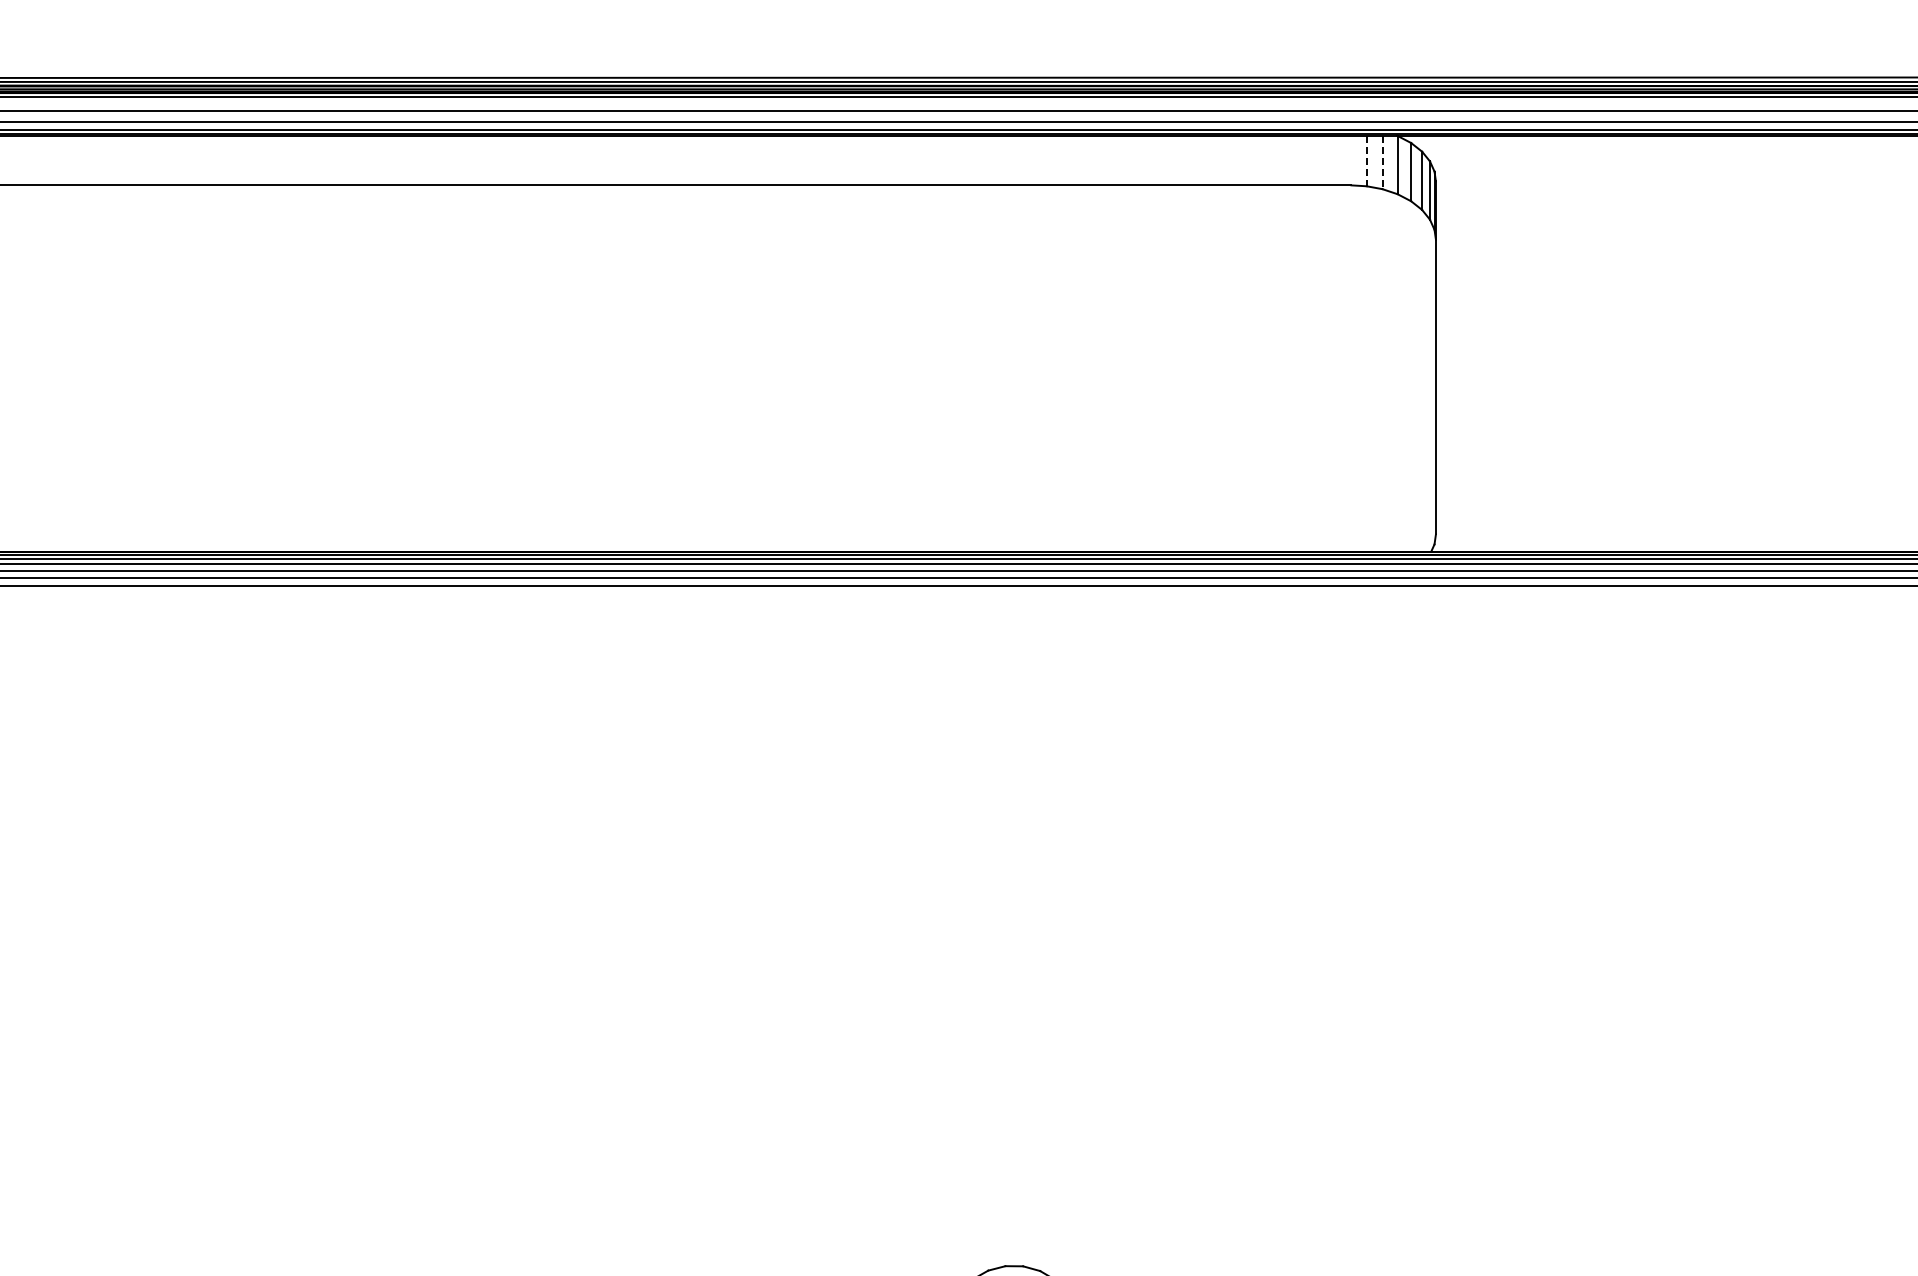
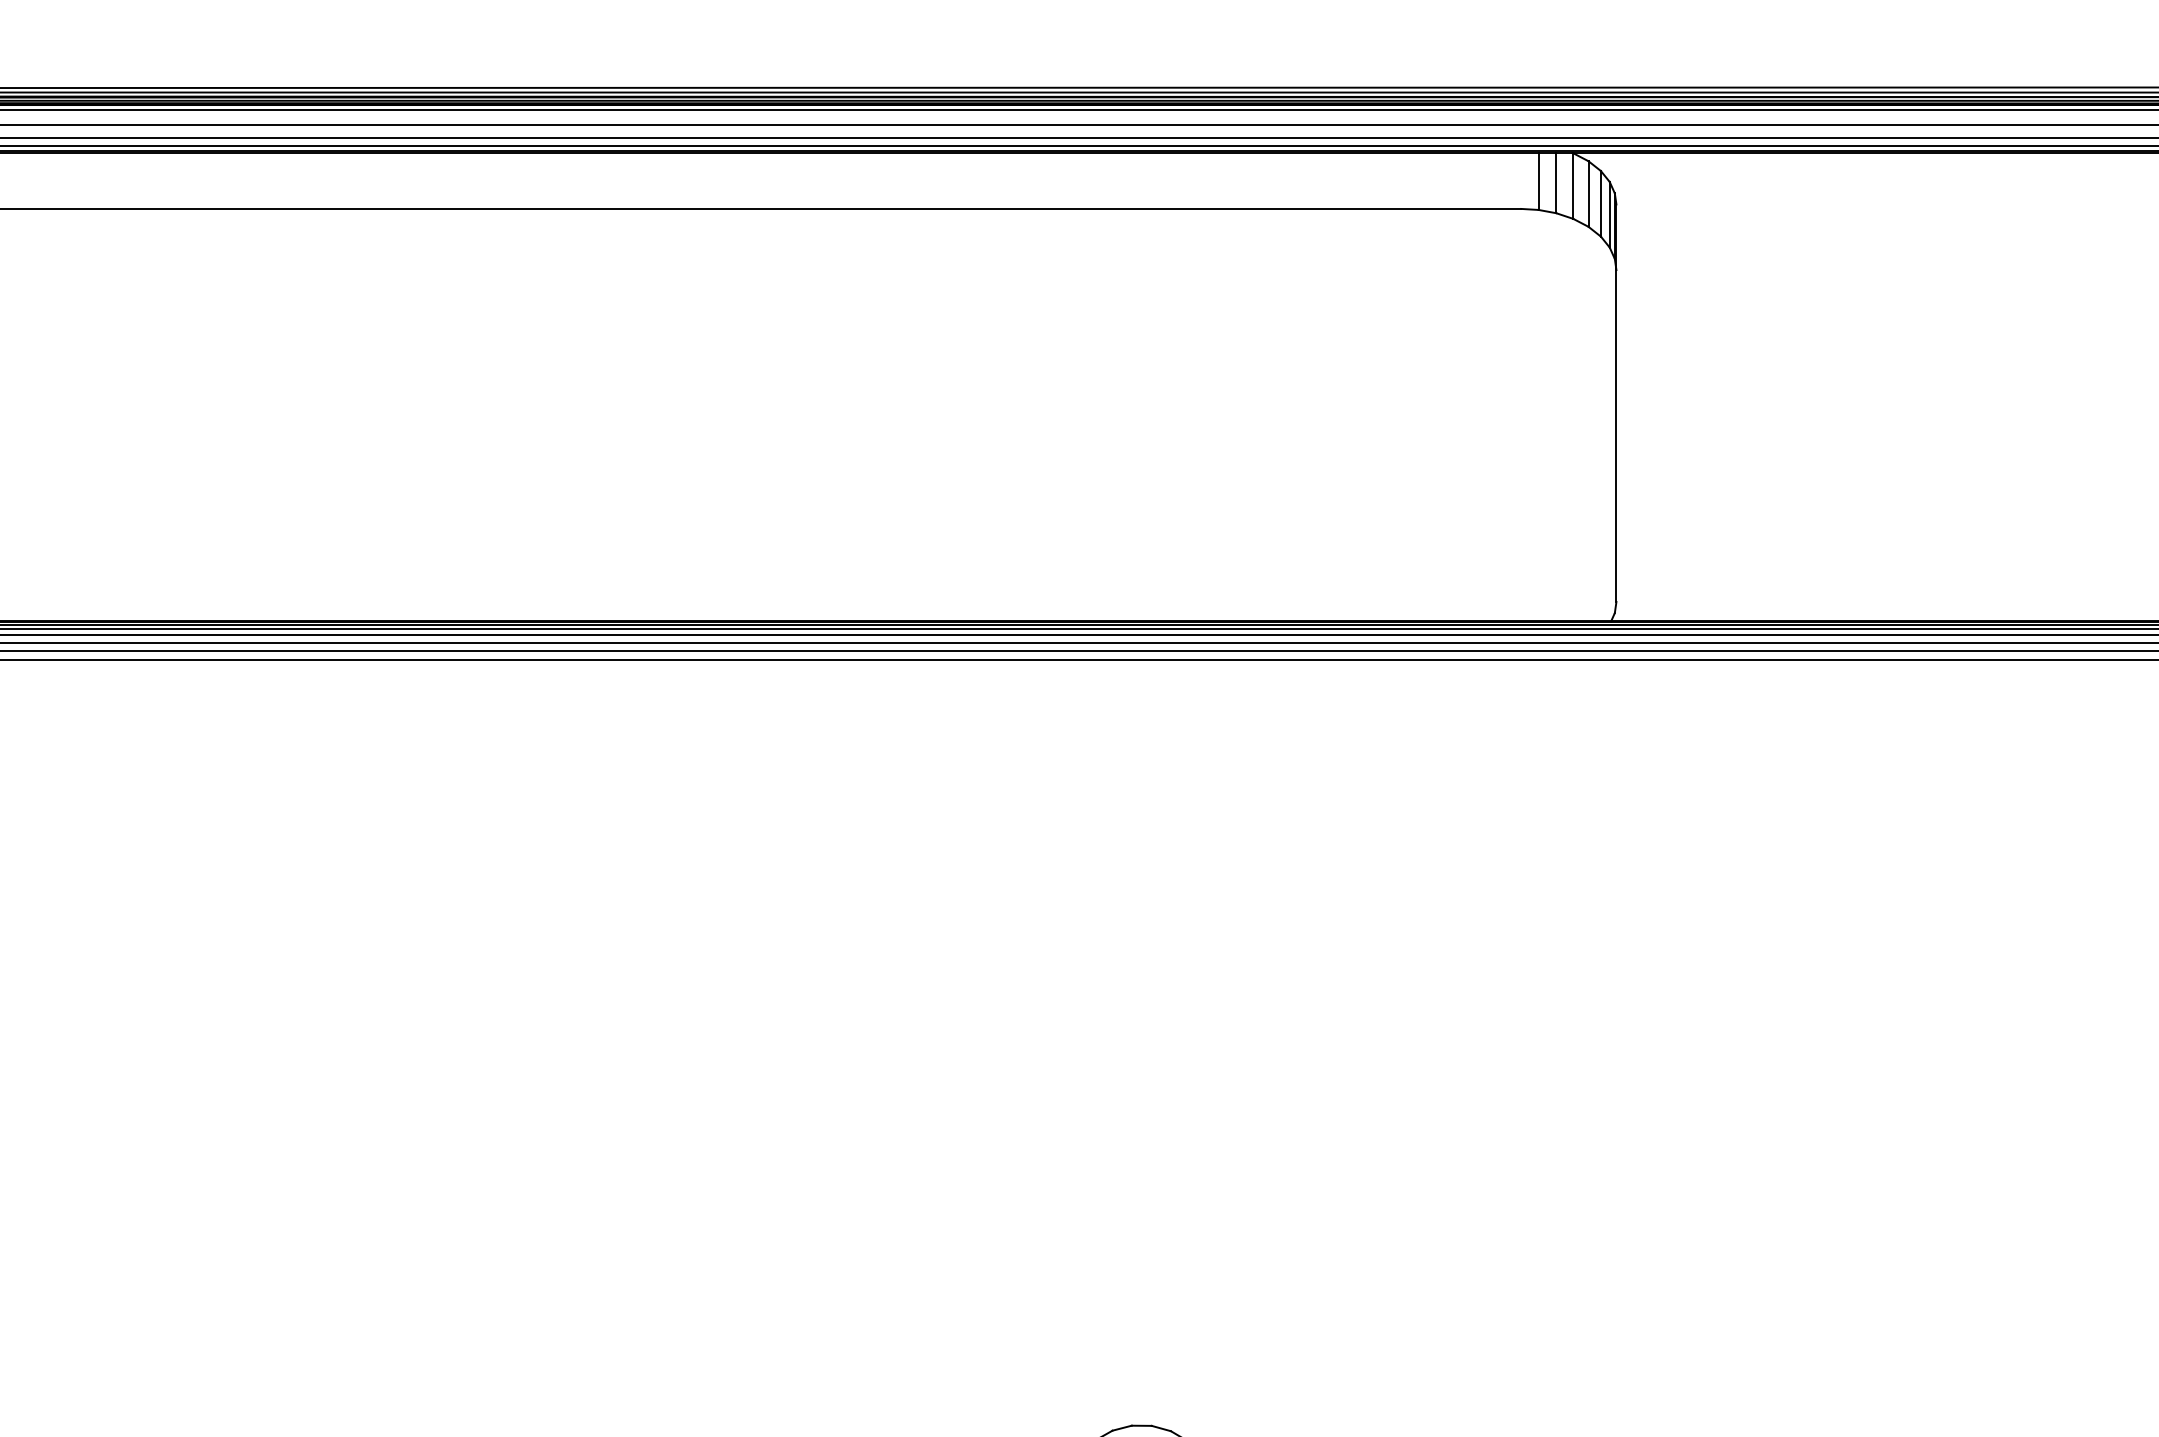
line: (1366, 161) -> (1538, 182), dashed -> solid
line: (1382, 162) -> (1556, 183), dashed -> solid

